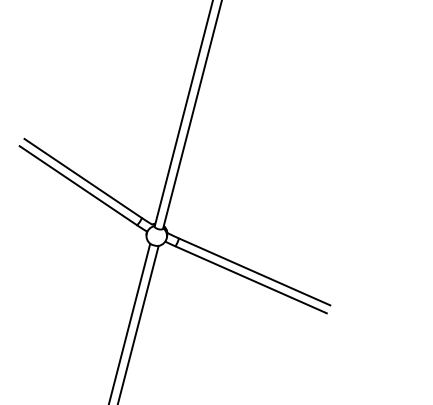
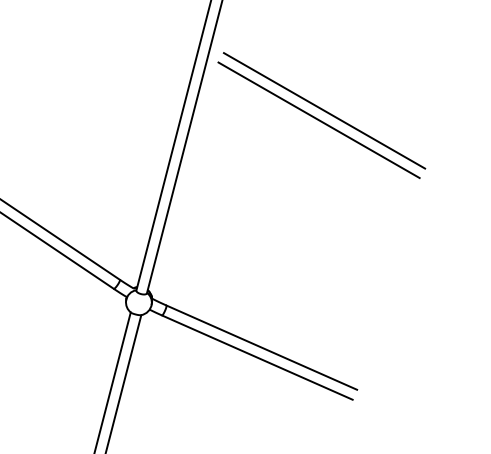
line: (304, 83) -> (324, 110), added
line: (300, 90) -> (319, 119), added

